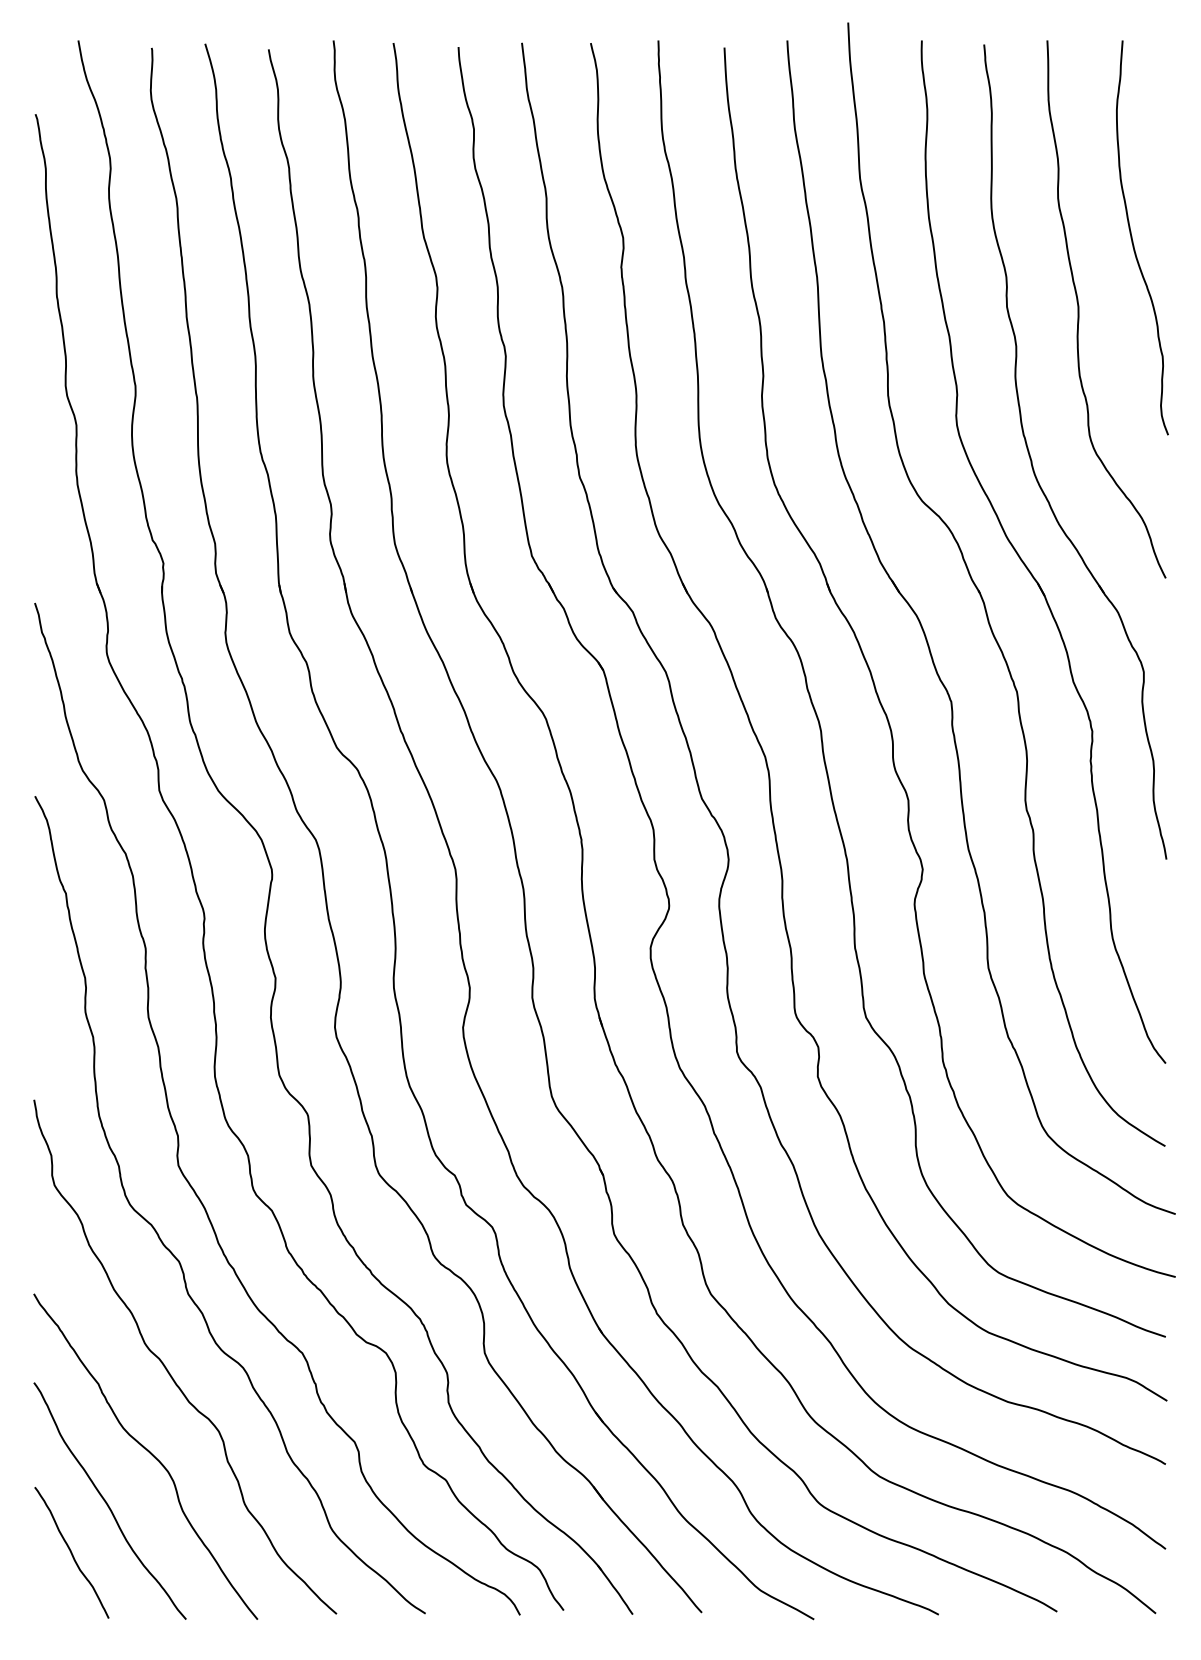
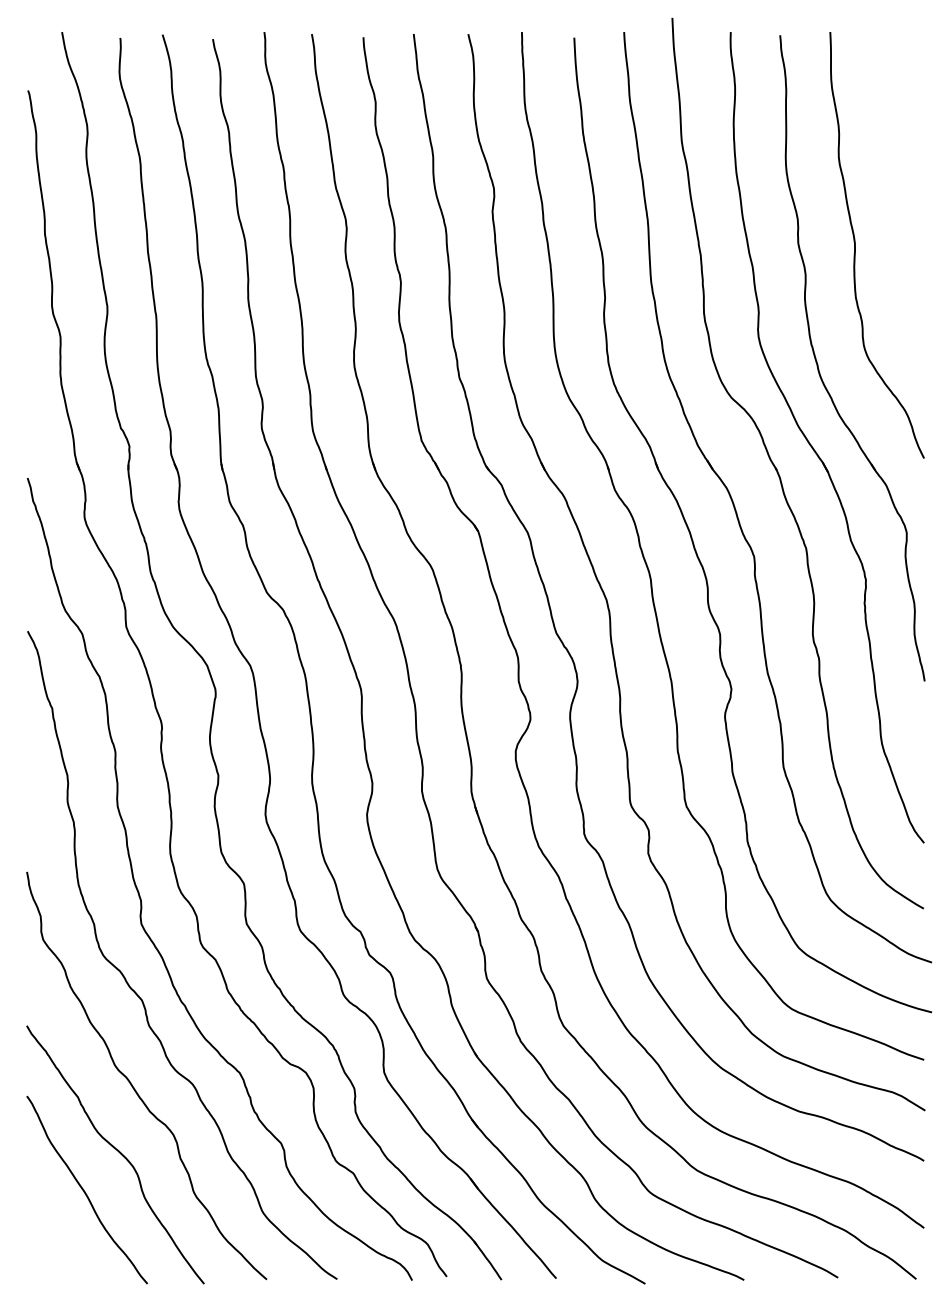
curve: (1133, 240) -> (898, 190), removed
curve: (71, 1552) -> (56, 1230), removed

